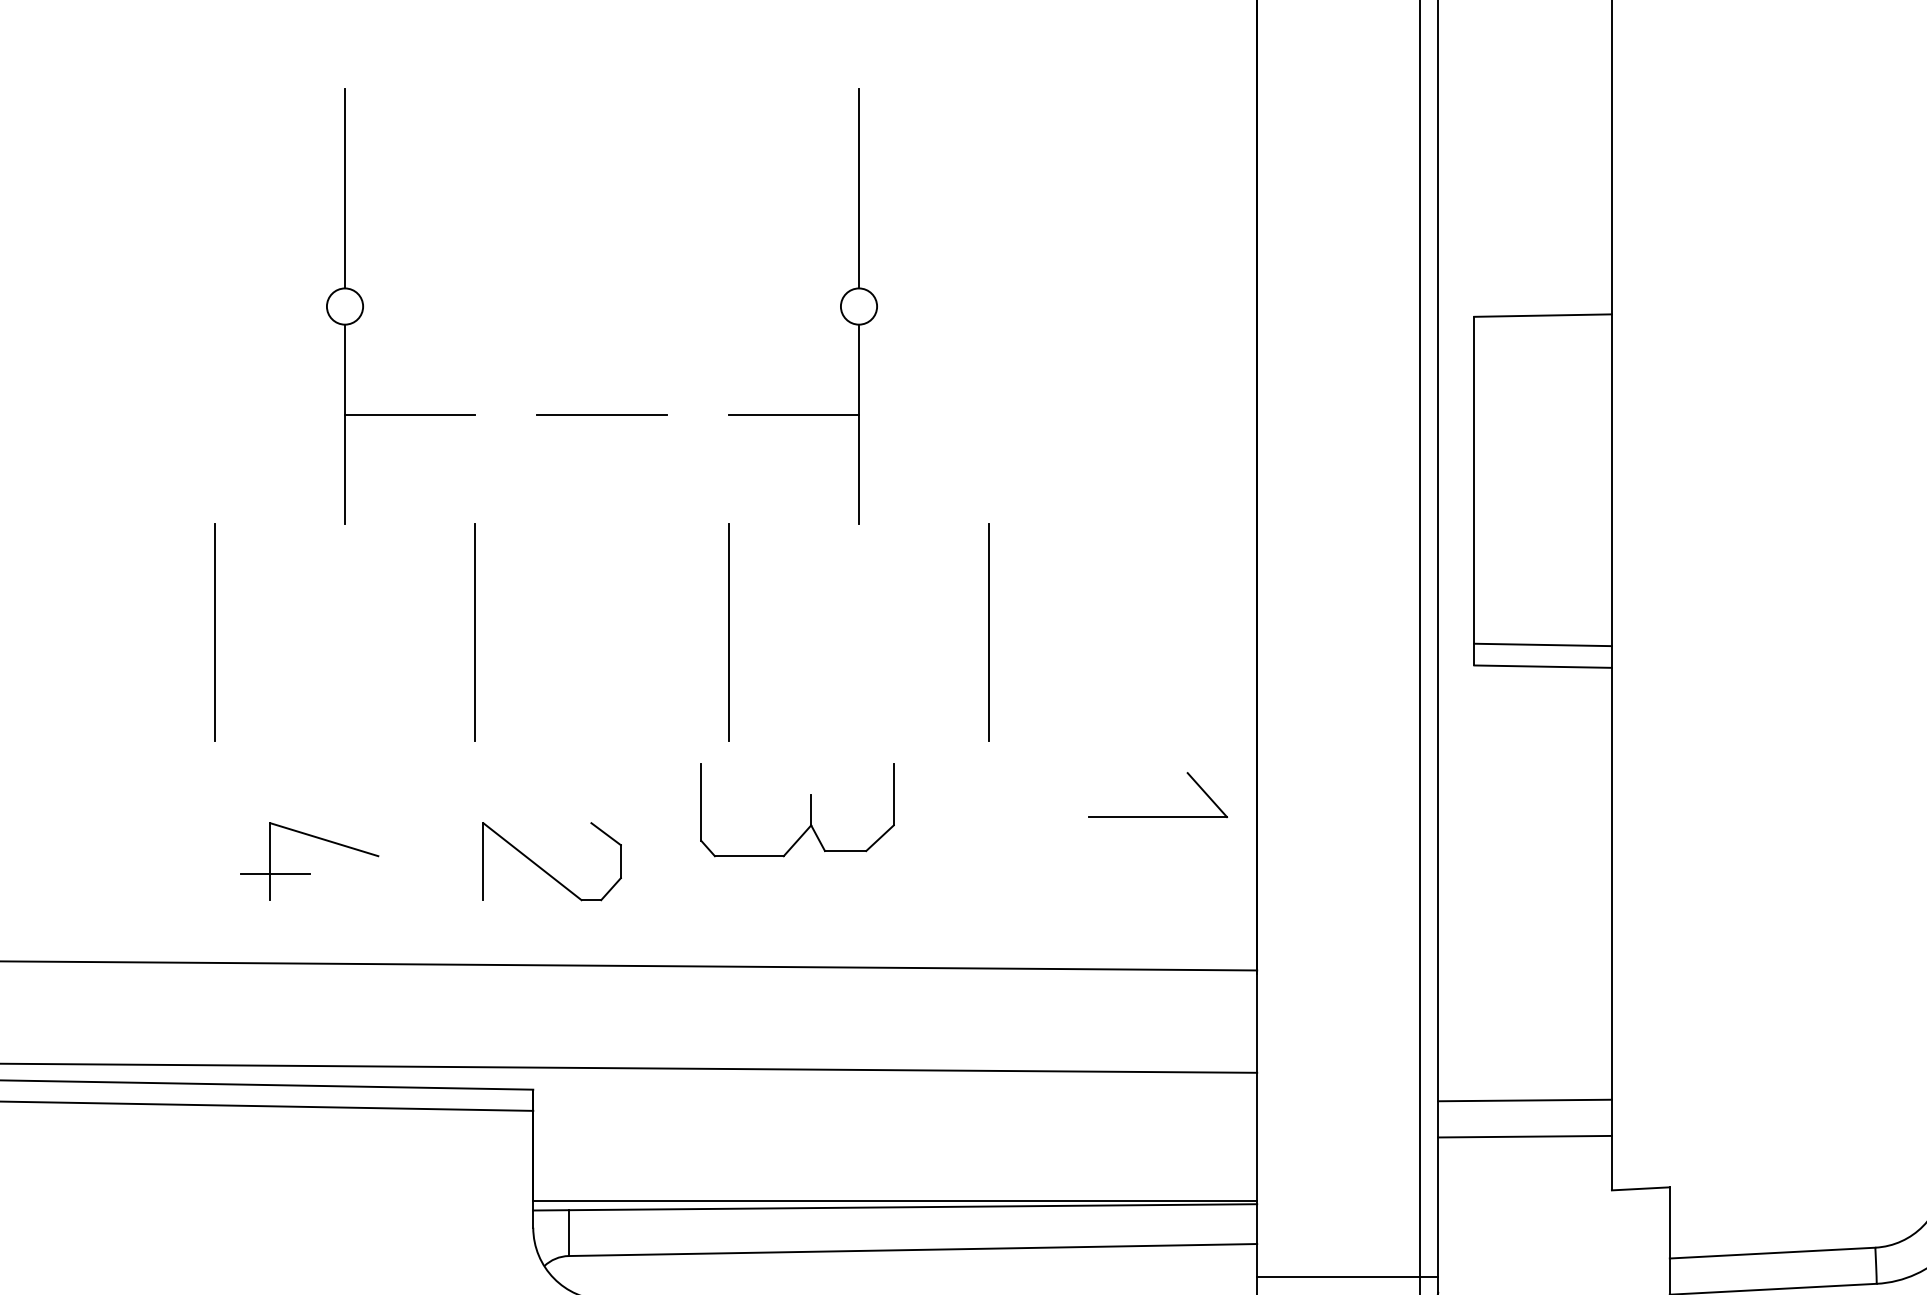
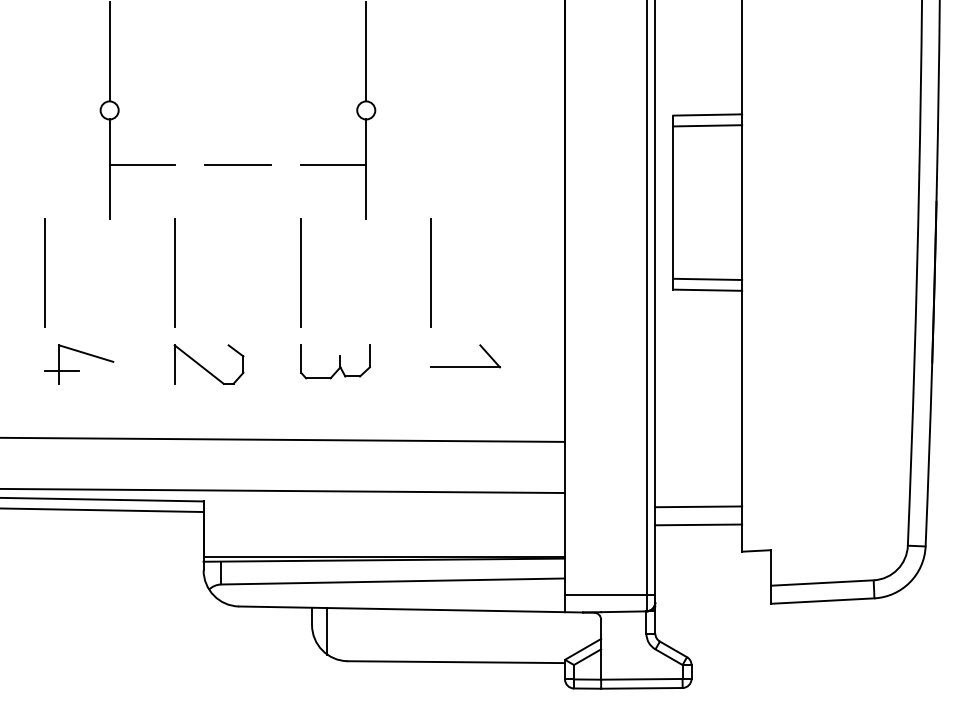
line: (1542, 336) -> (707, 125), added
part: (797, 809) -> (335, 361), size x0.71
part: (1157, 815) -> (465, 366), moved
part: (310, 861) -> (79, 364), moved
part: (551, 861) -> (208, 364), moved

